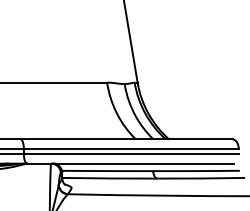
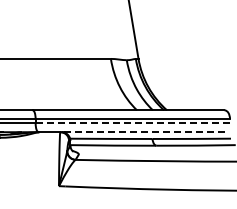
line: (132, 154) -> (133, 123), solid -> dashed
line: (145, 163) -> (145, 132), solid -> dashed

